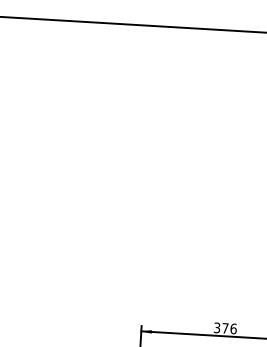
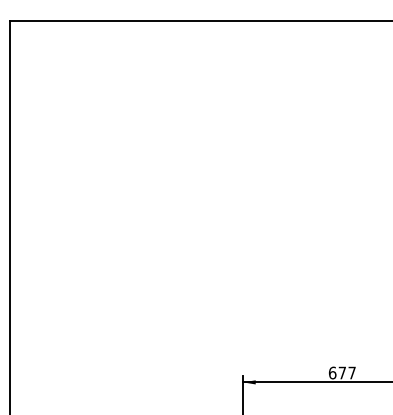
text: (225, 327) -> (342, 372), 376 -> 677

